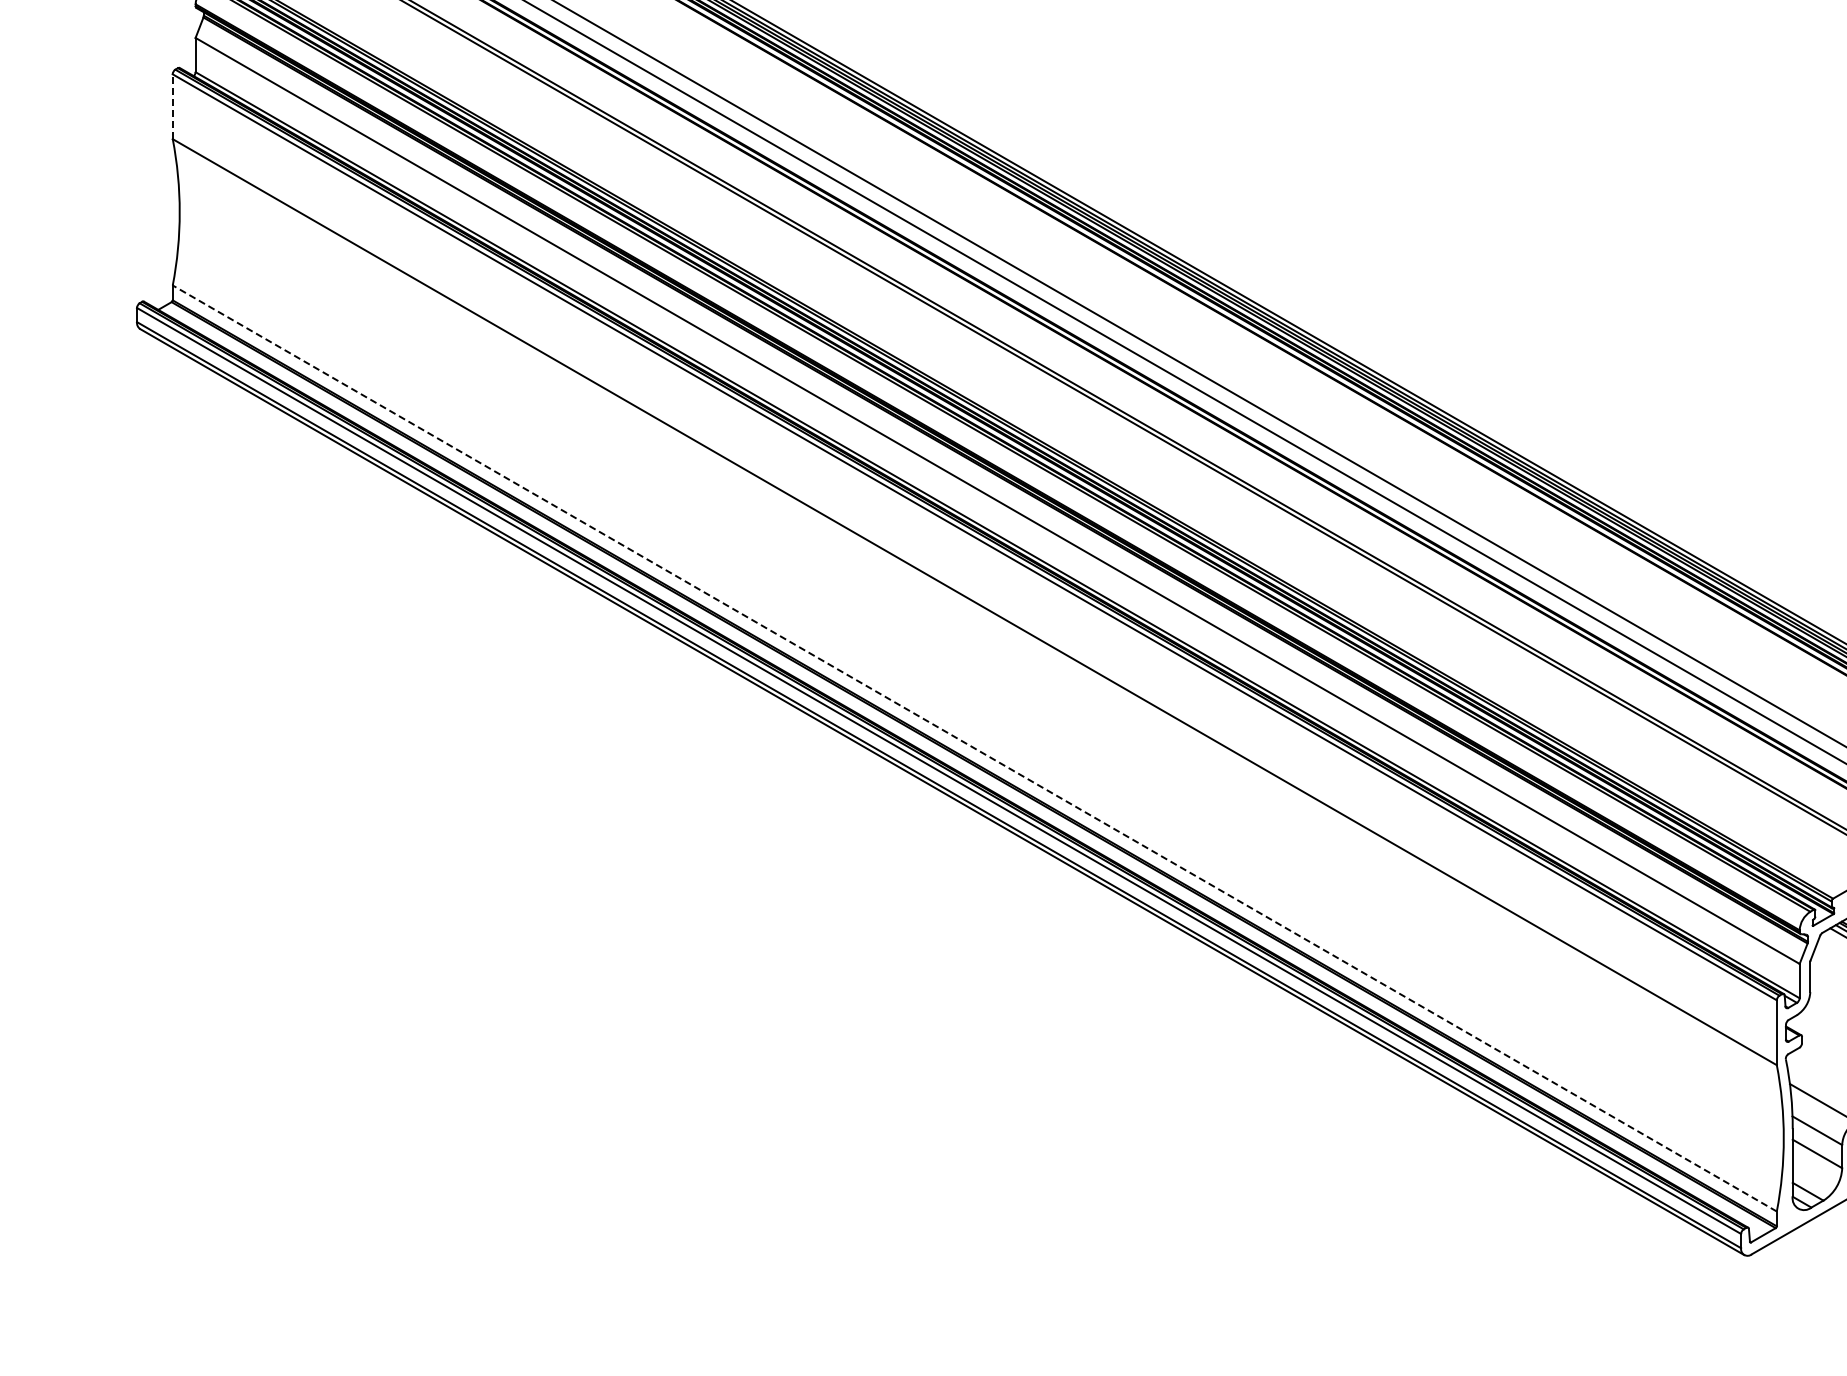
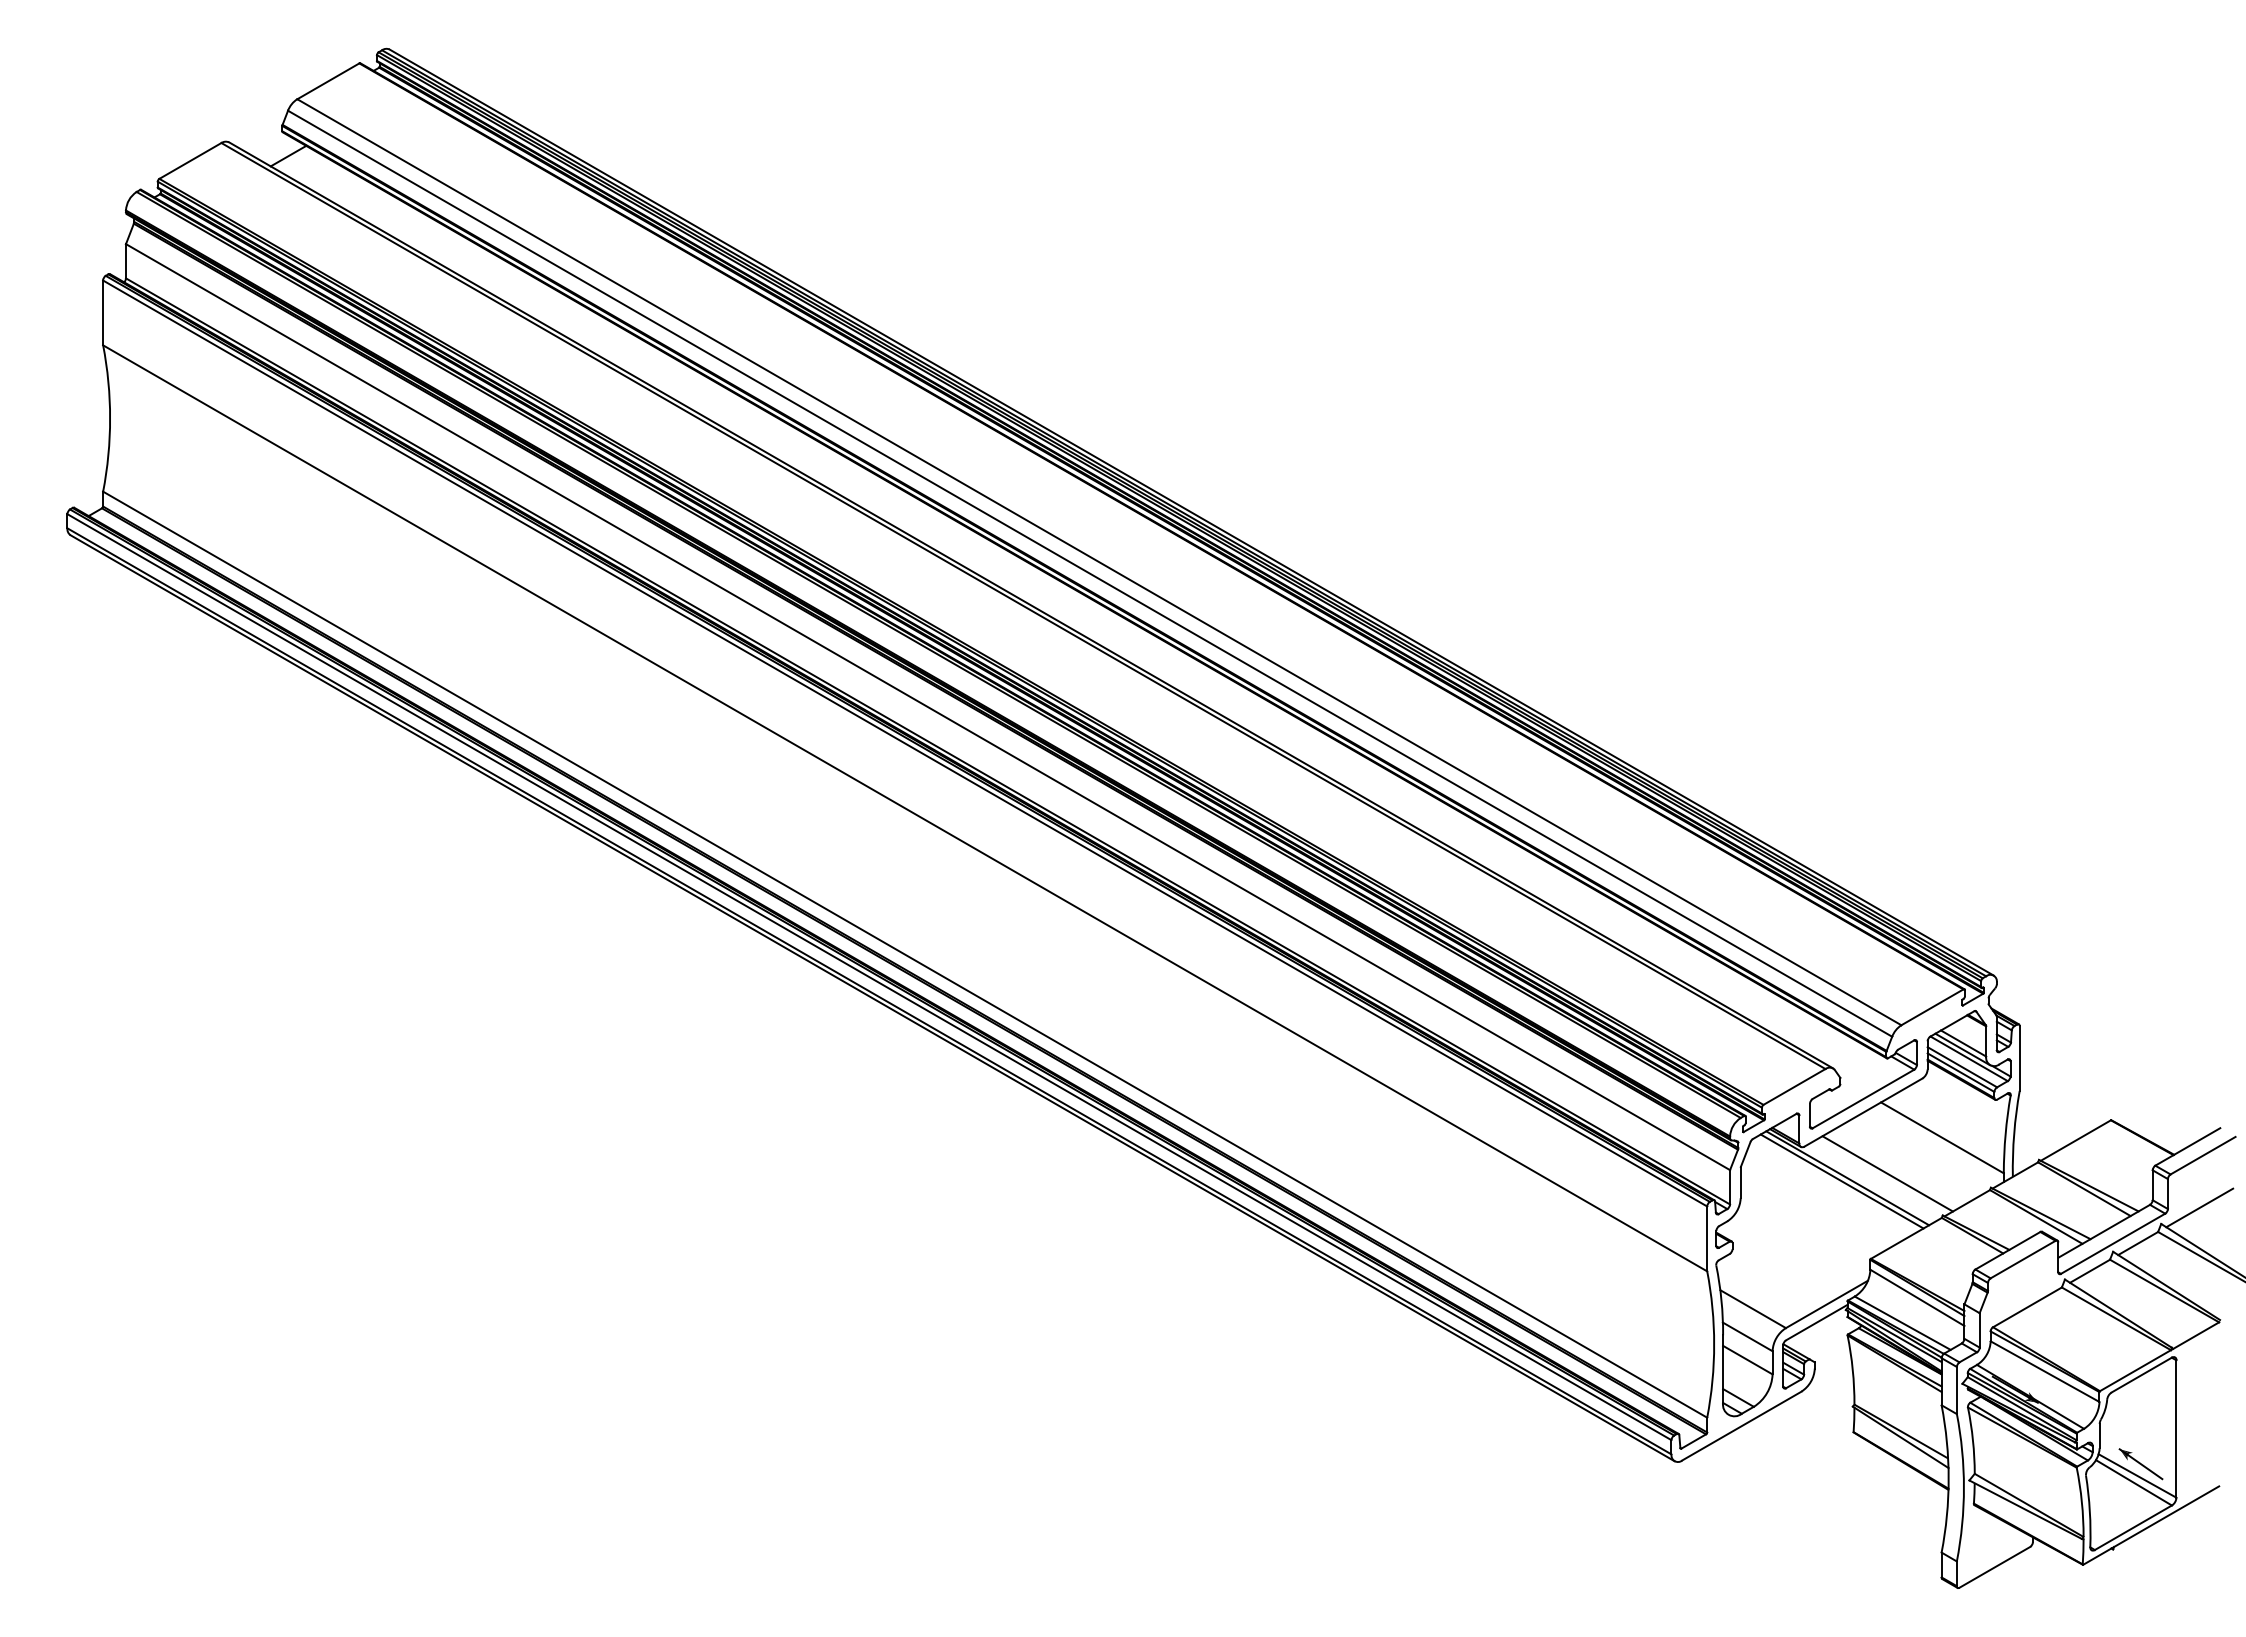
line: (173, 106) -> (103, 312), dashed -> solid
line: (974, 748) -> (904, 954), dashed -> solid

